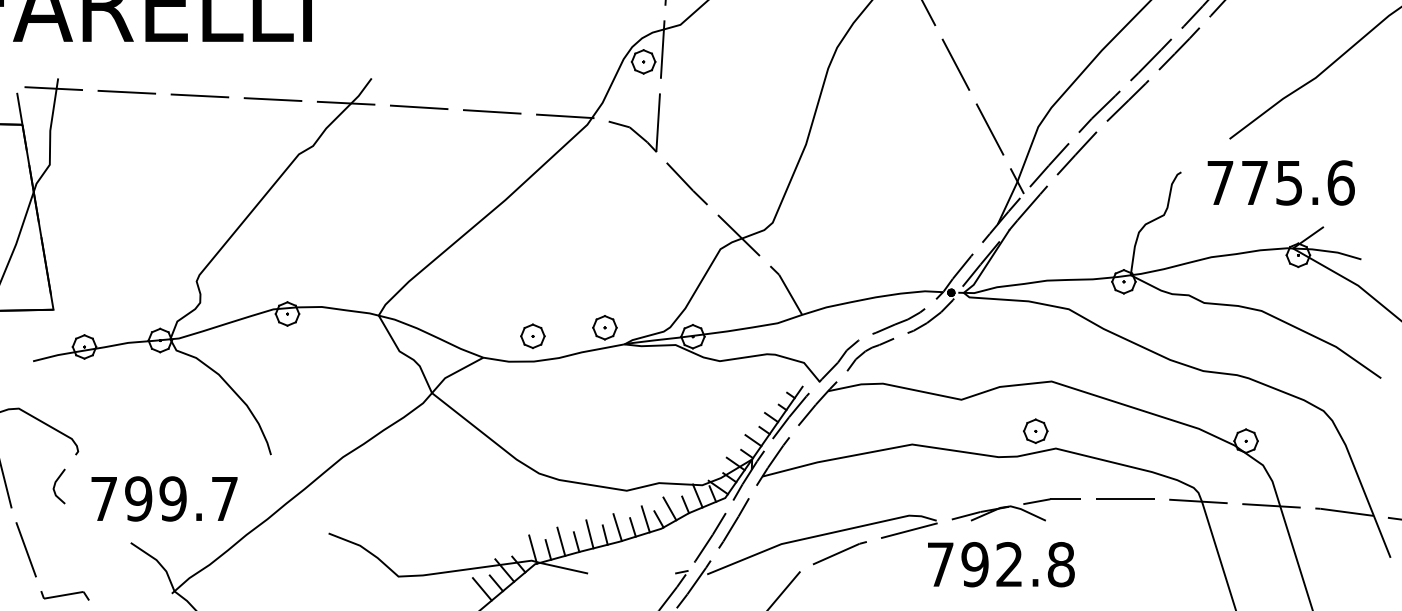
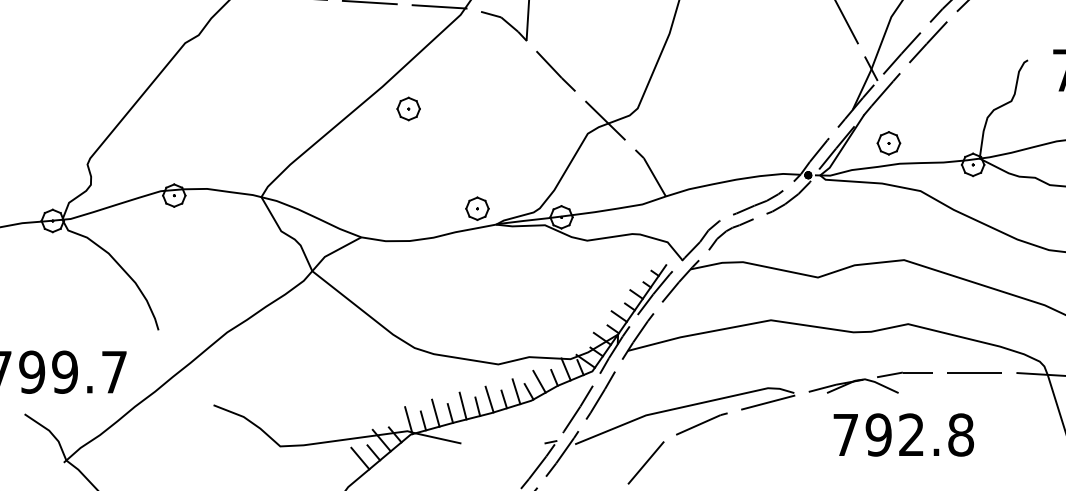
part: (532, 336) -> (408, 109), moved
part: (1035, 430) -> (888, 142), moved
text: (1001, 564) -> (903, 434), moved

